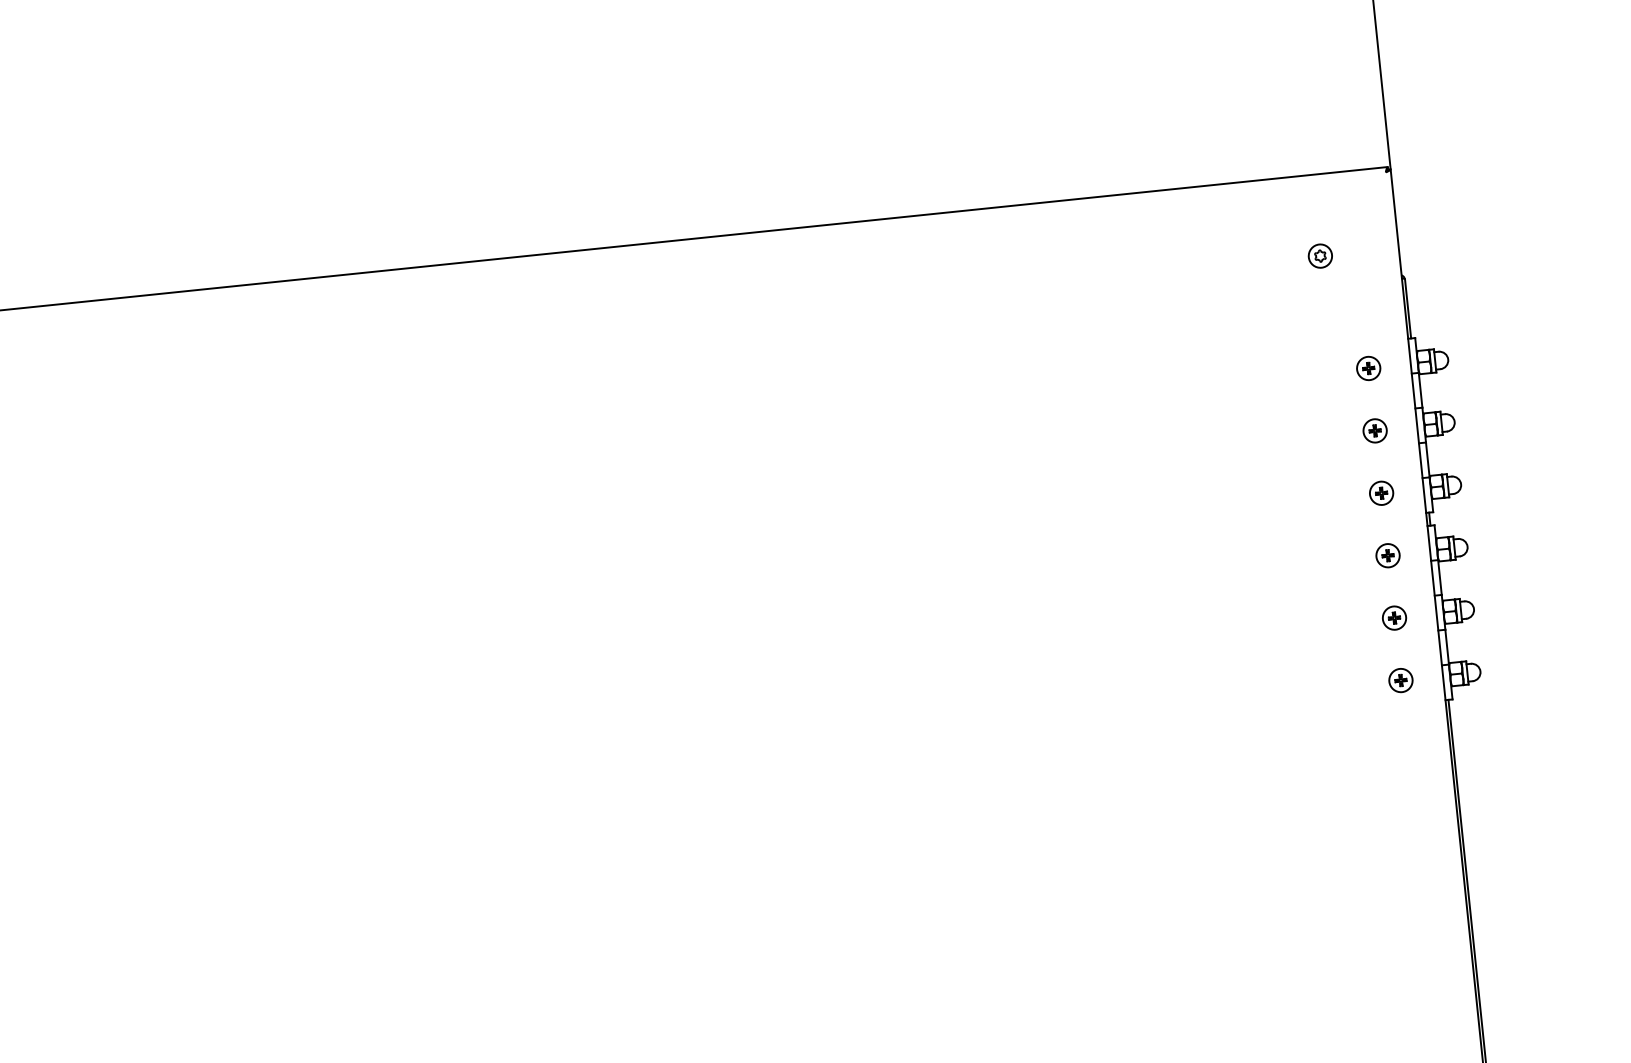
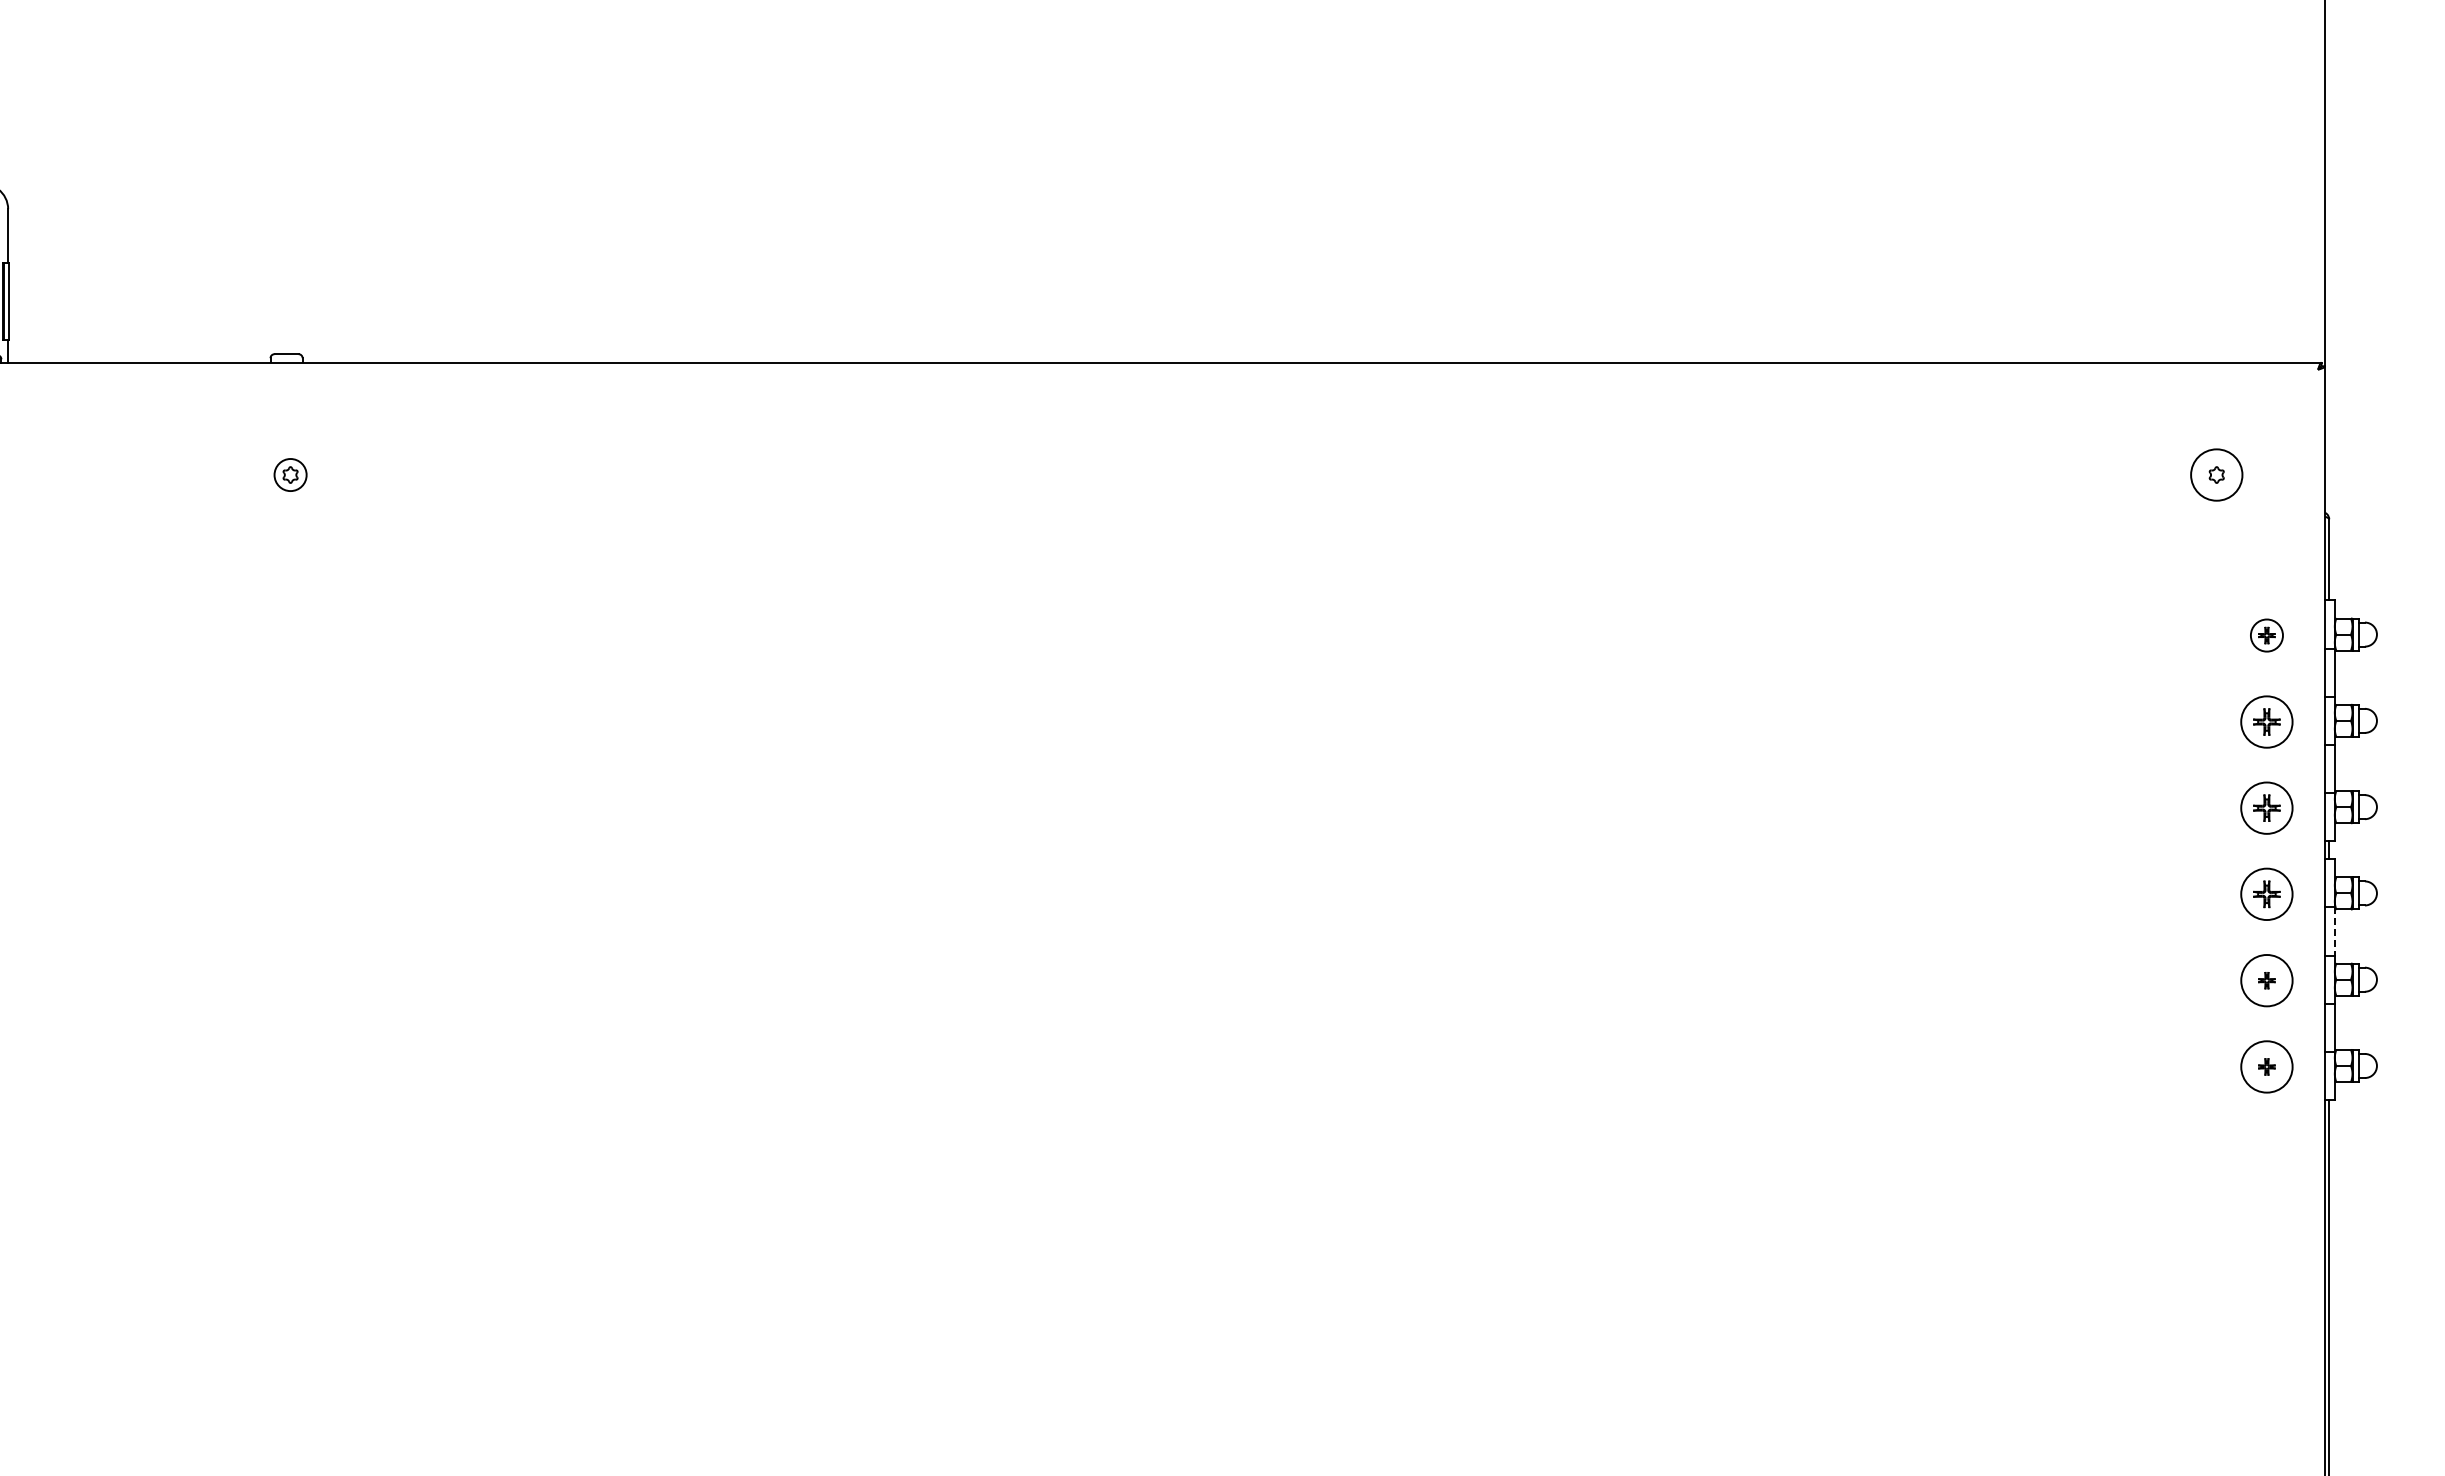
circle: (1320, 256) -> (2216, 475), size x1.6
part: (1374, 430) -> (2266, 721), size x1.6
part: (1381, 492) -> (2266, 807), size x1.6
part: (1387, 555) -> (2266, 894), size x1.6
line: (1439, 578) -> (2334, 932), solid -> dashed
circle: (1394, 618) -> (2266, 980), size x1.6
circle: (1400, 680) -> (2266, 1066), size x1.6

